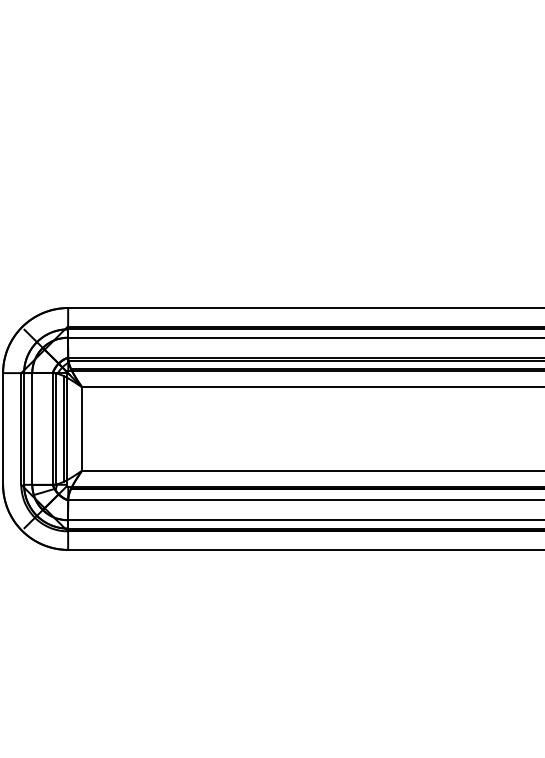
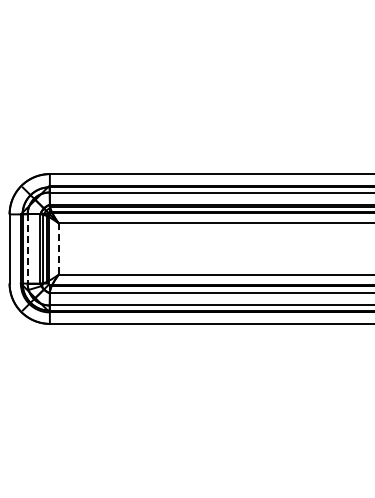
line: (31, 428) -> (27, 248), solid -> dashed
line: (82, 428) -> (58, 248), solid -> dashed

